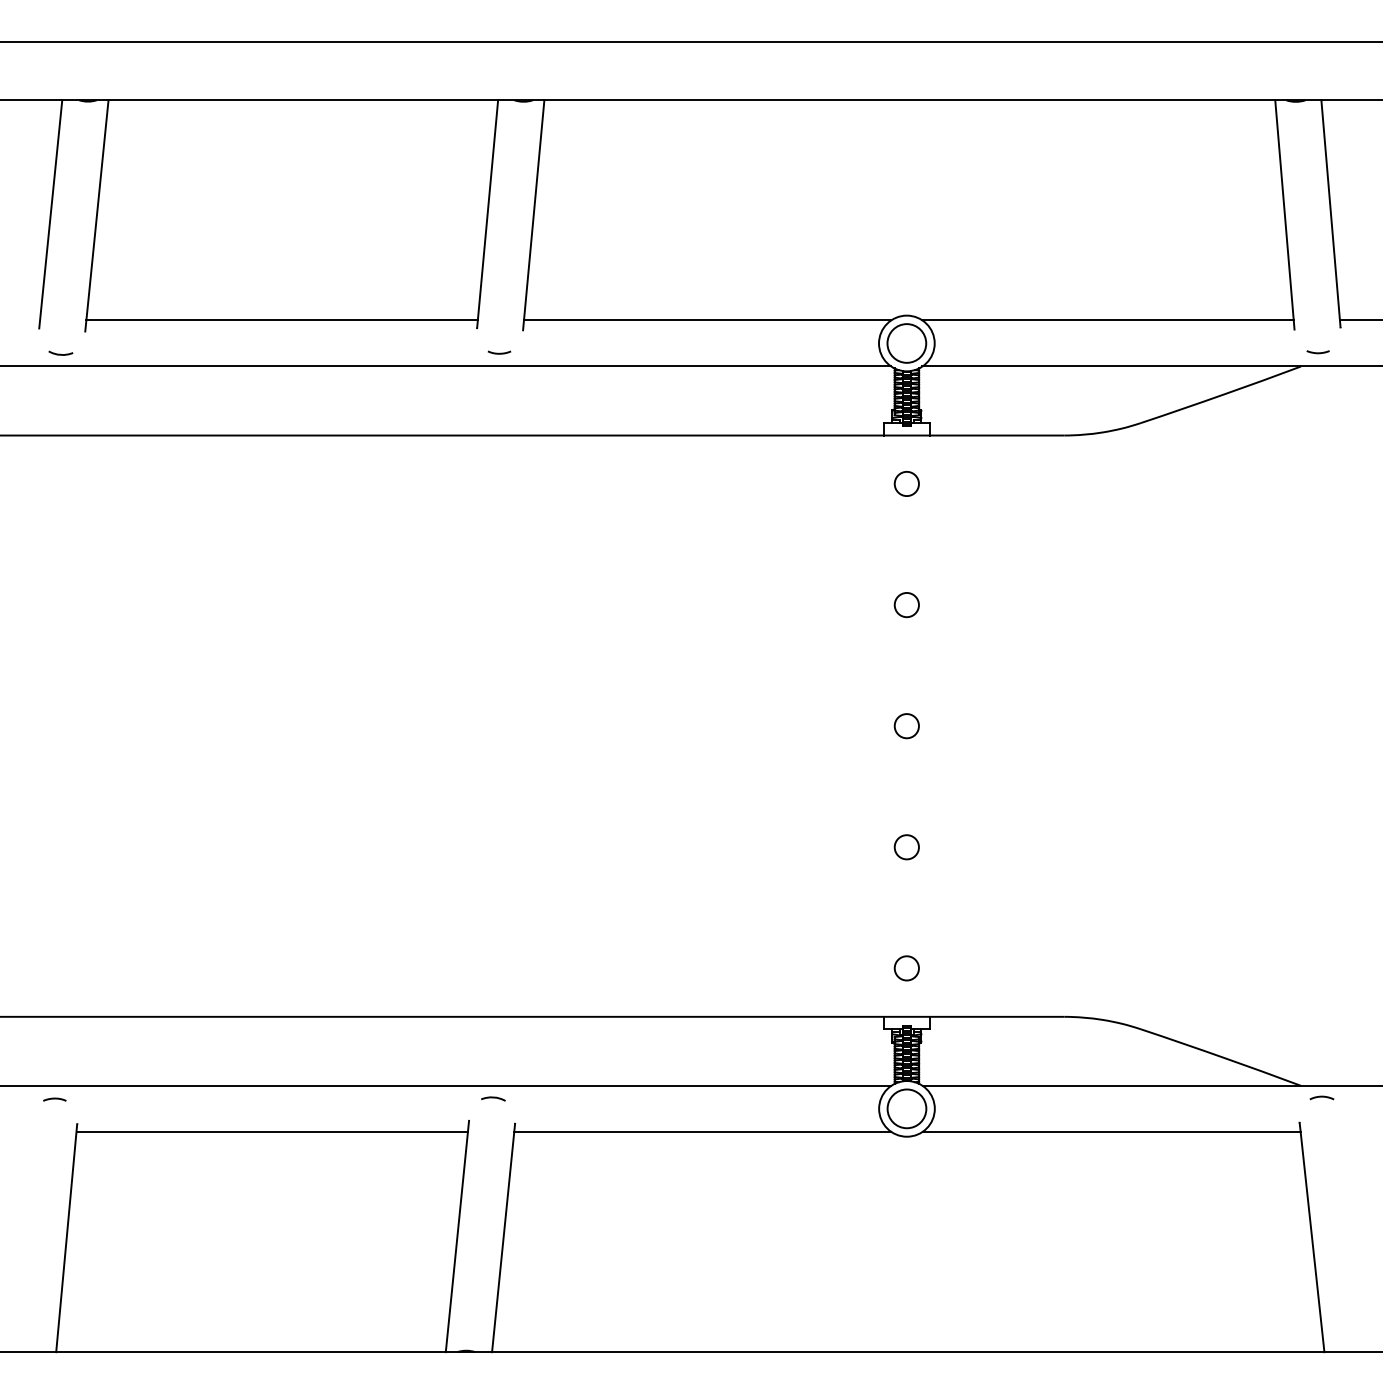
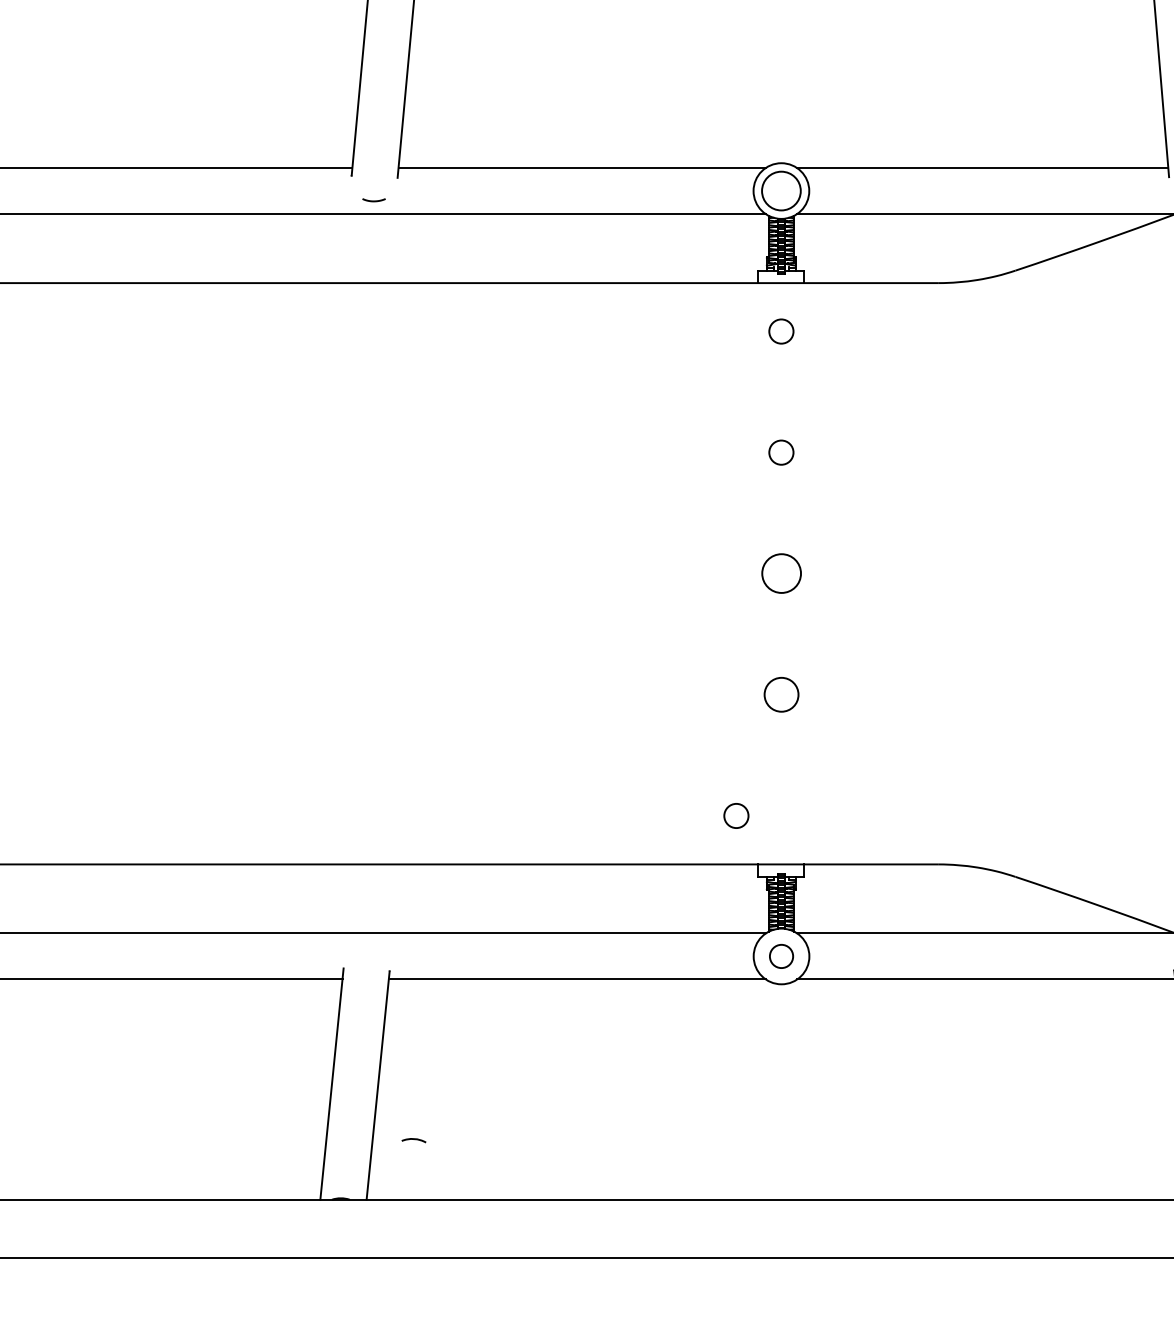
circle: (906, 726) -> (781, 574), size x1.6
circle: (906, 847) -> (781, 695), size x1.4
circle: (906, 968) -> (736, 816), moved
curve: (493, 1098) -> (414, 1140), moved
circle: (906, 1108) -> (781, 956), size x0.6

